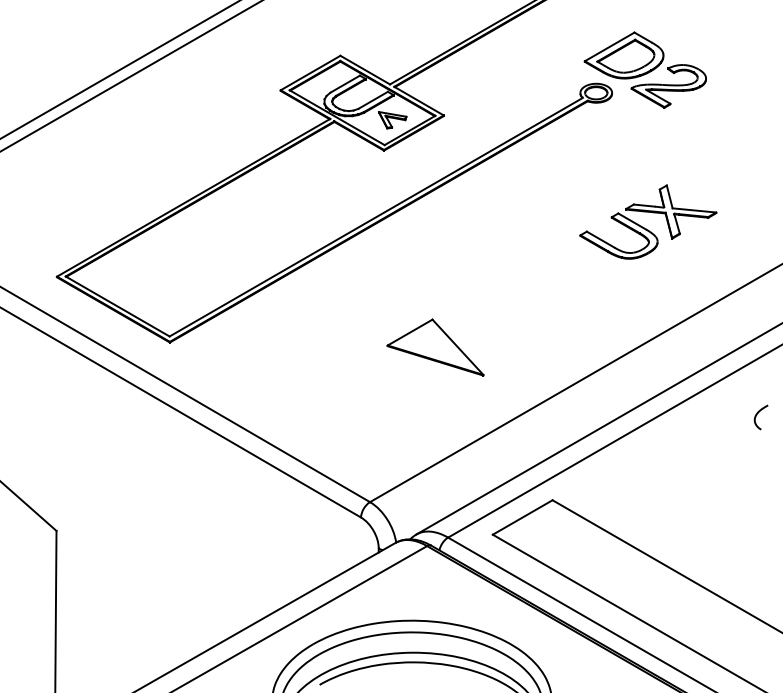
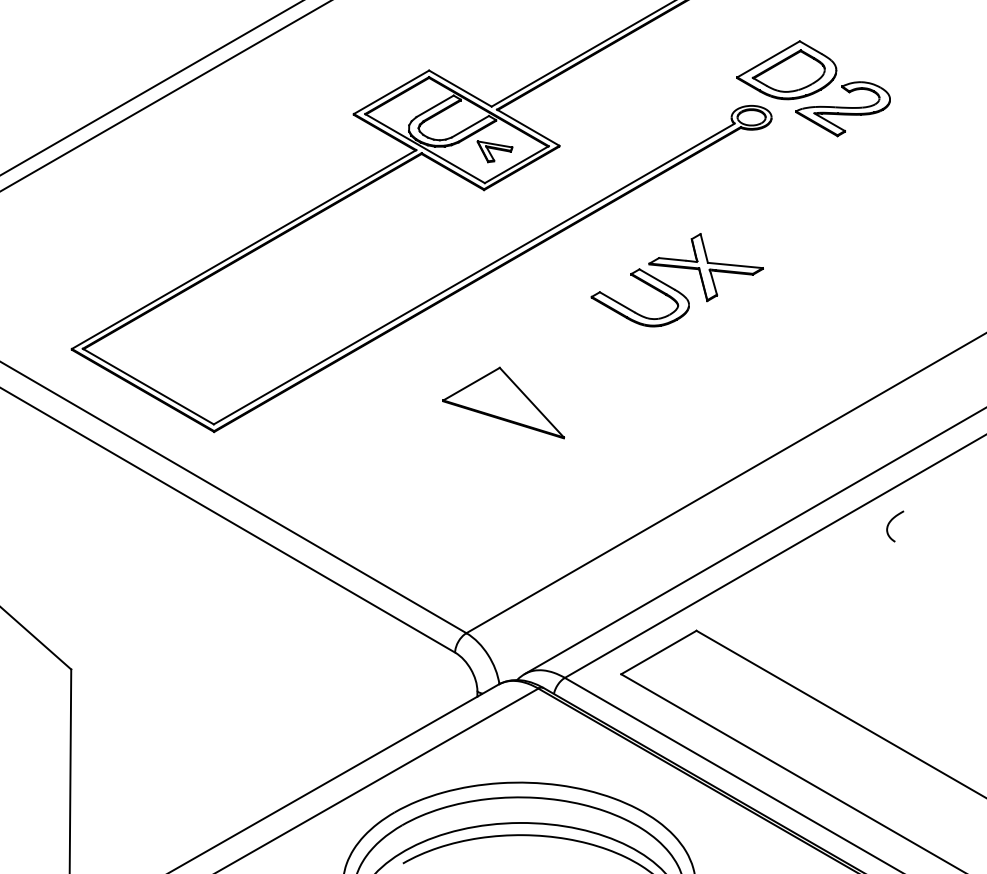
part: (643, 226) -> (671, 285), moved
part: (435, 347) -> (503, 402), moved
curve: (757, 415) -> (890, 523), moved

